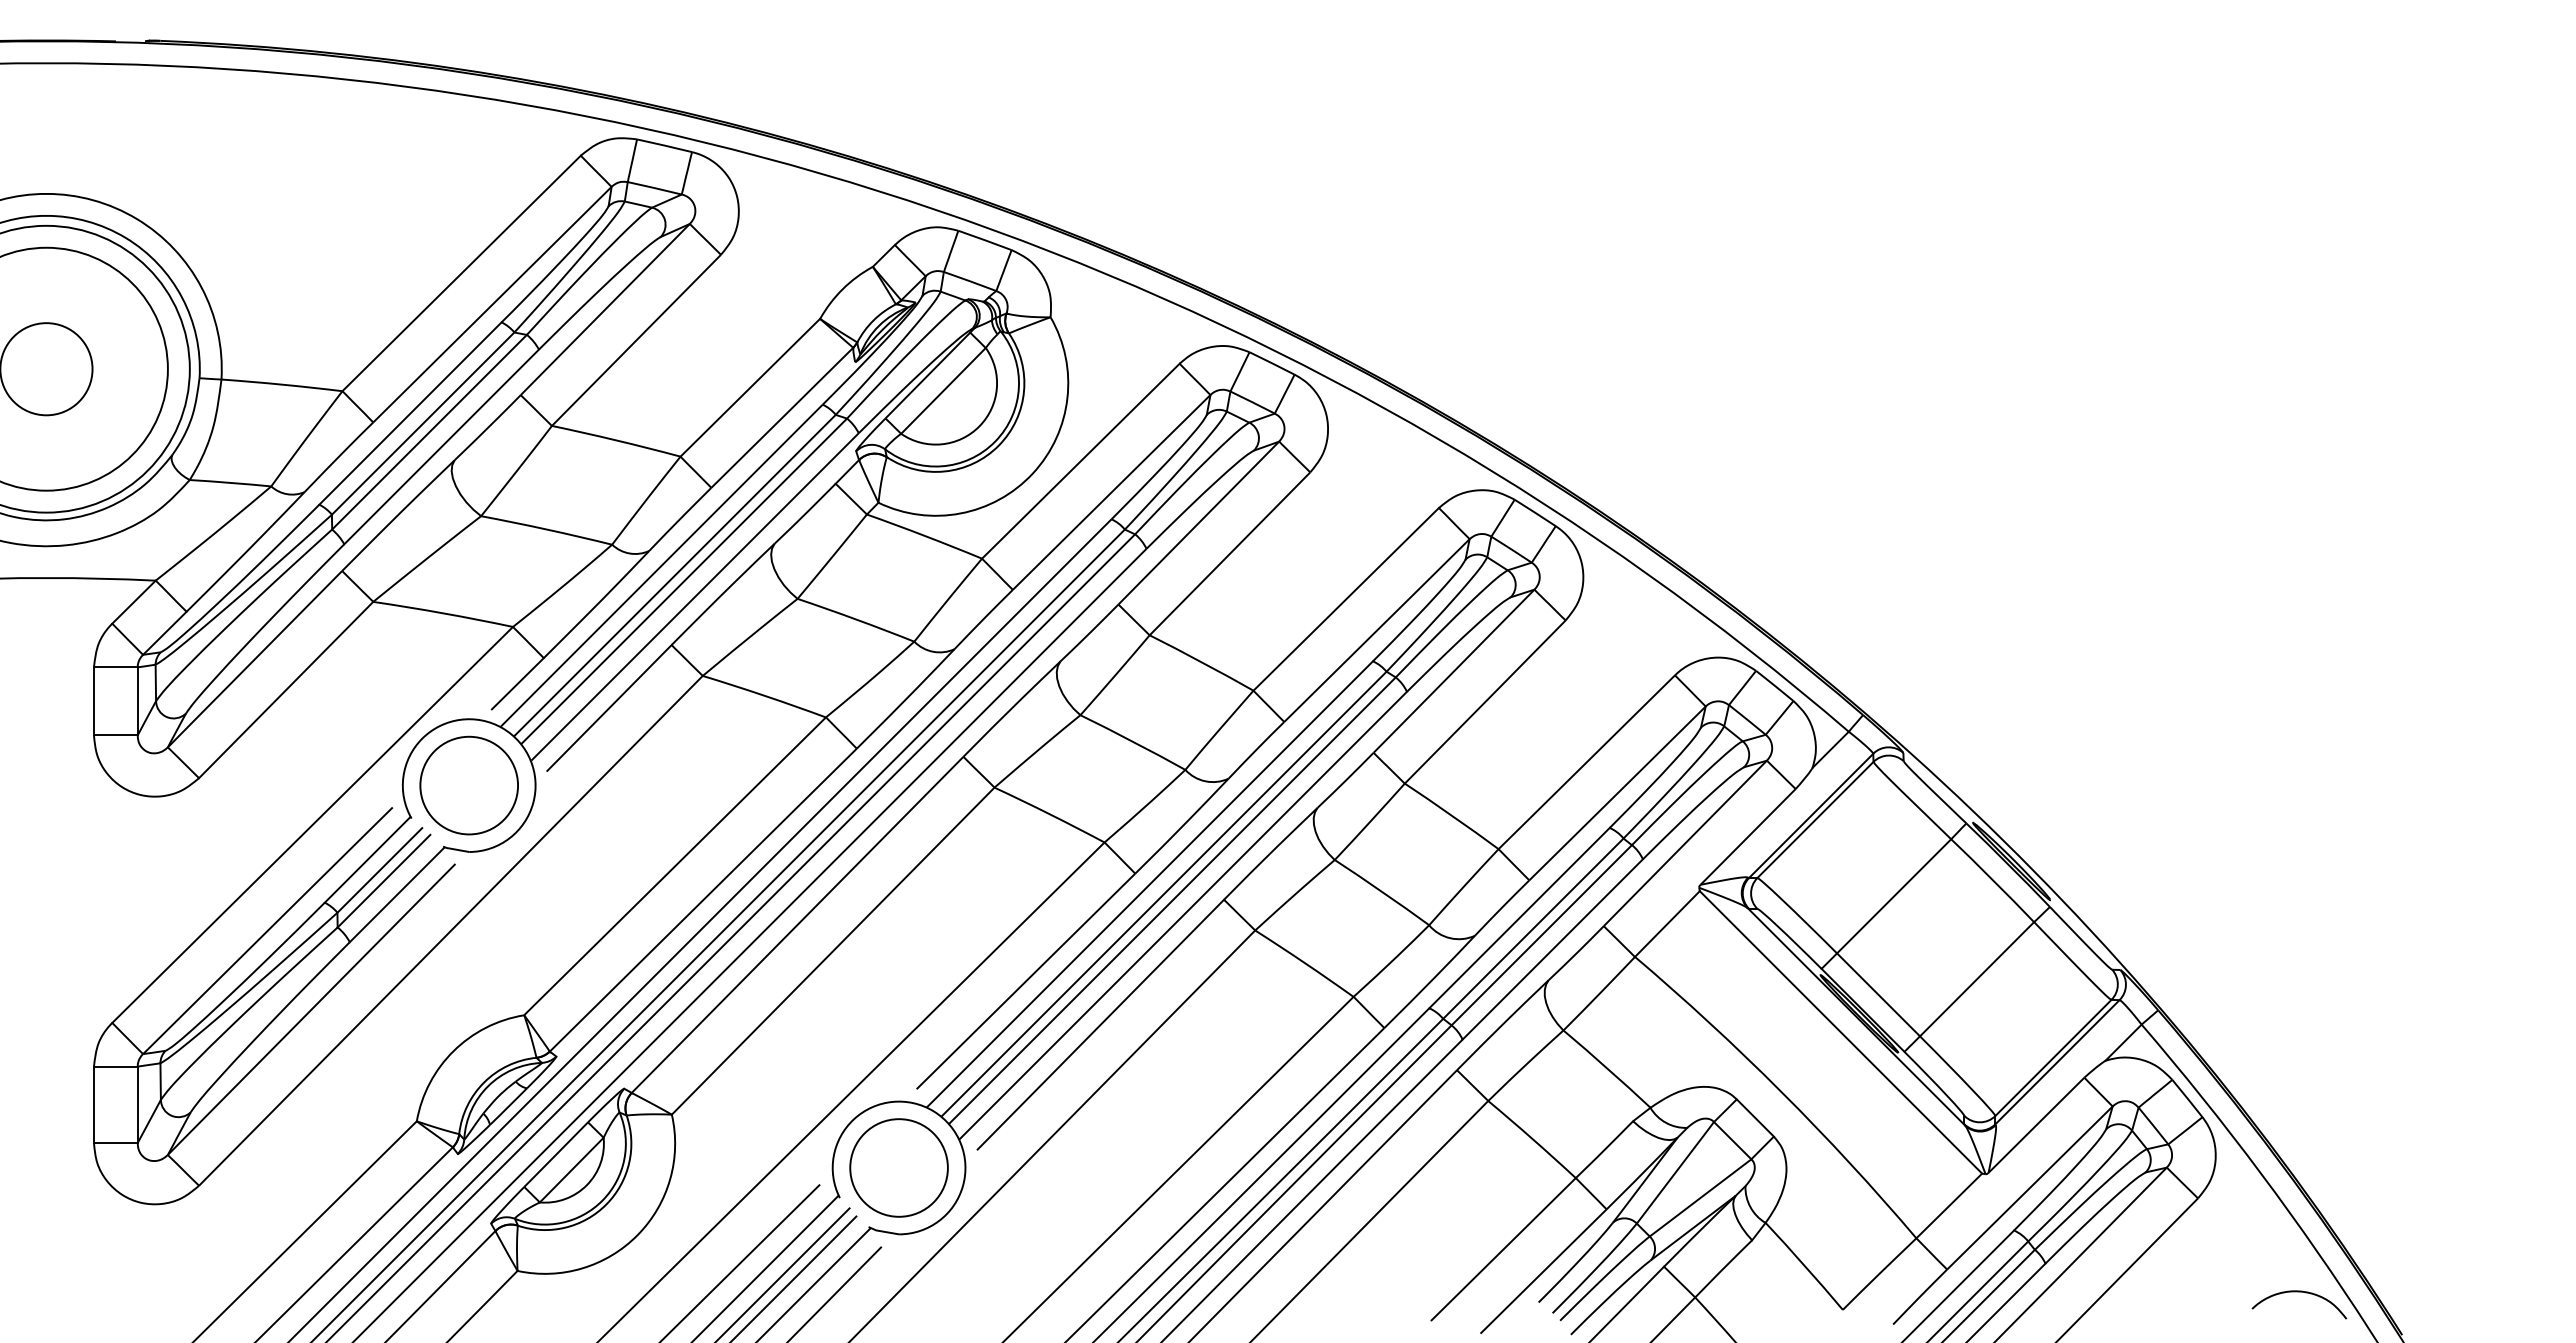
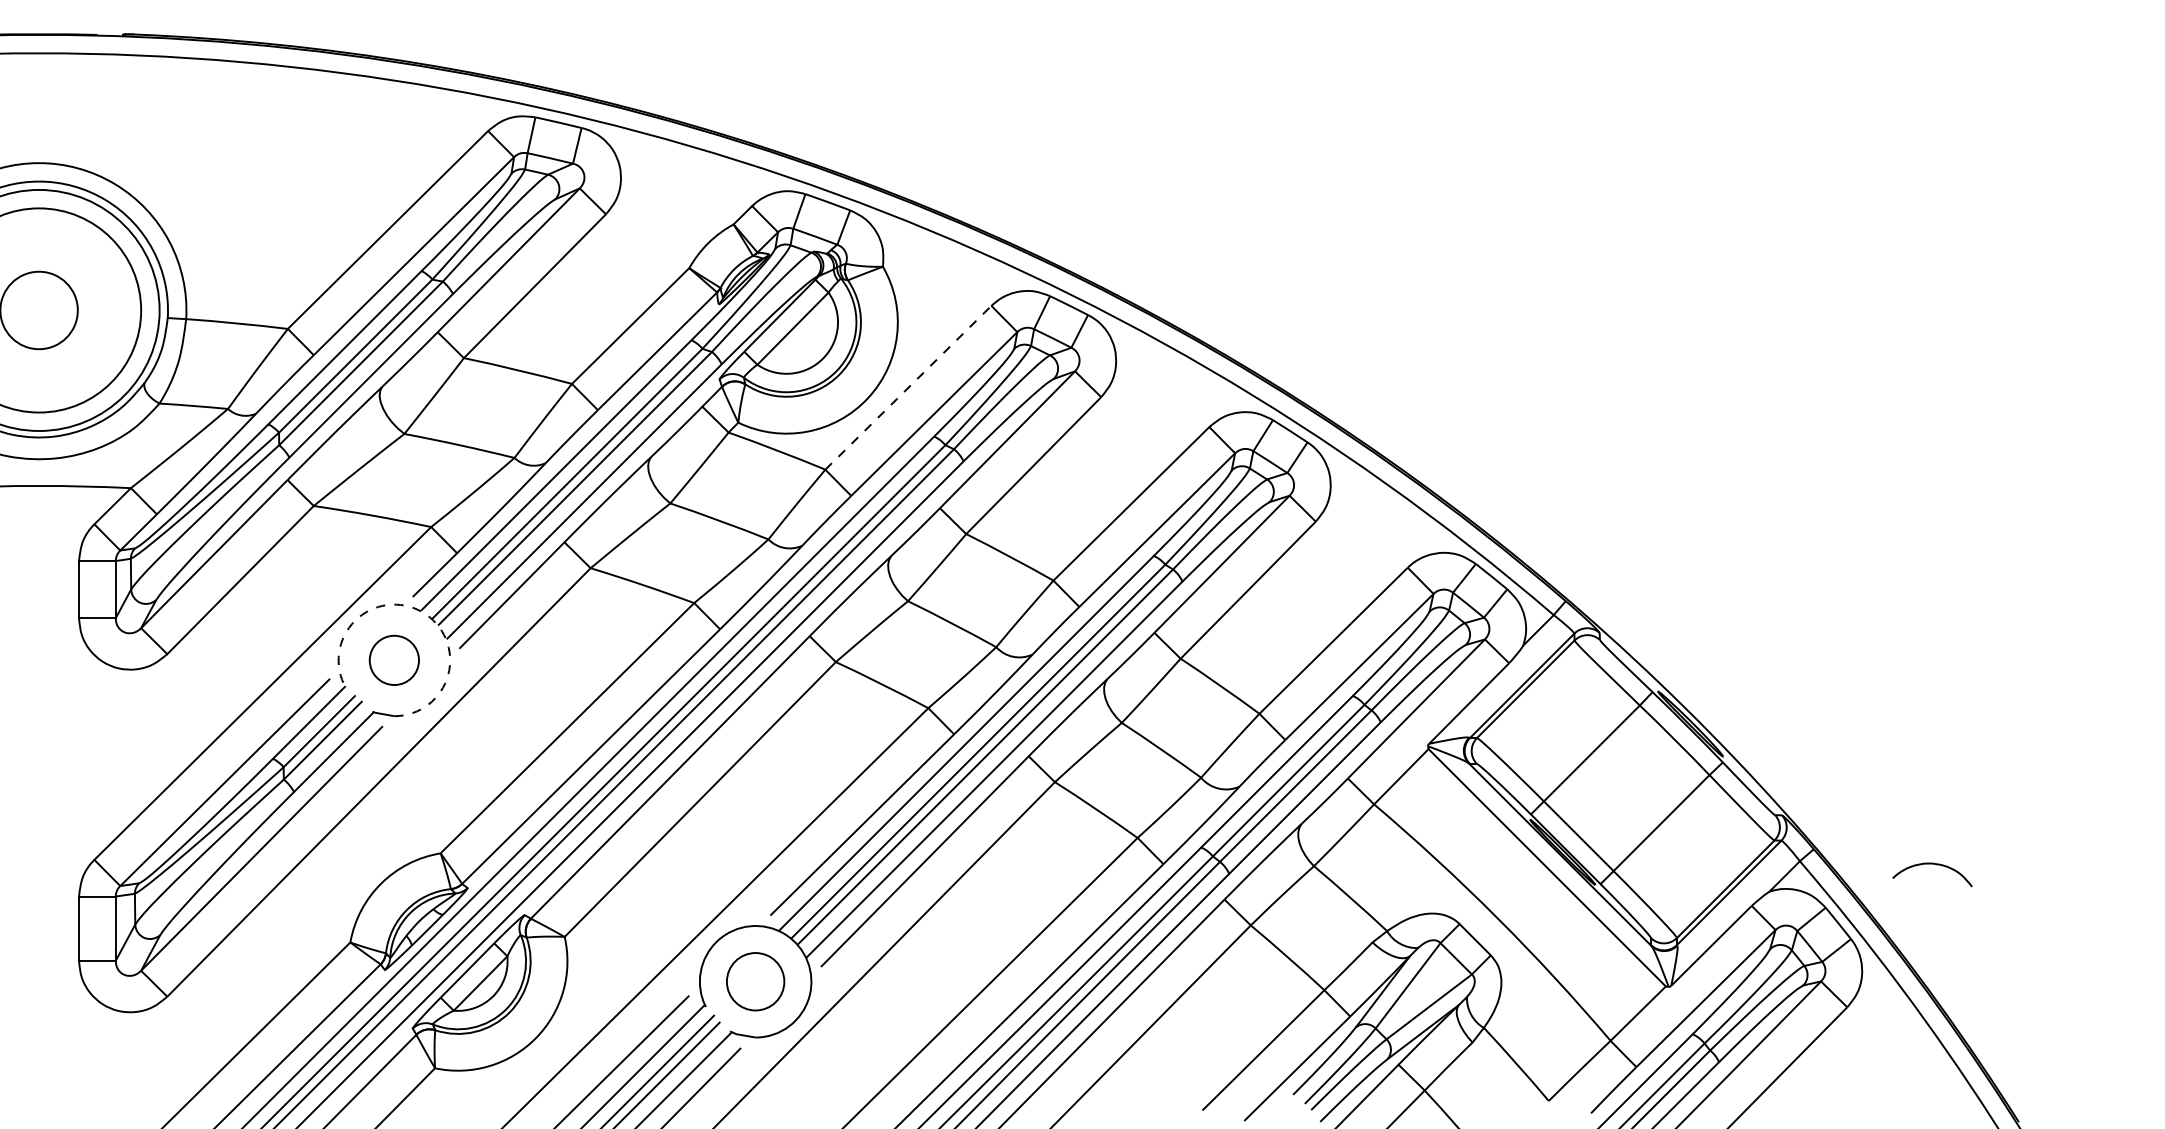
line: (1080, 461) -> (908, 388), solid -> dashed
arc: (502, 728) -> (422, 612), solid -> dashed
circle: (469, 785) -> (394, 660), size x0.6
circle: (898, 1167) -> (755, 981), size x0.7
curve: (2299, 1292) -> (1932, 864), moved

